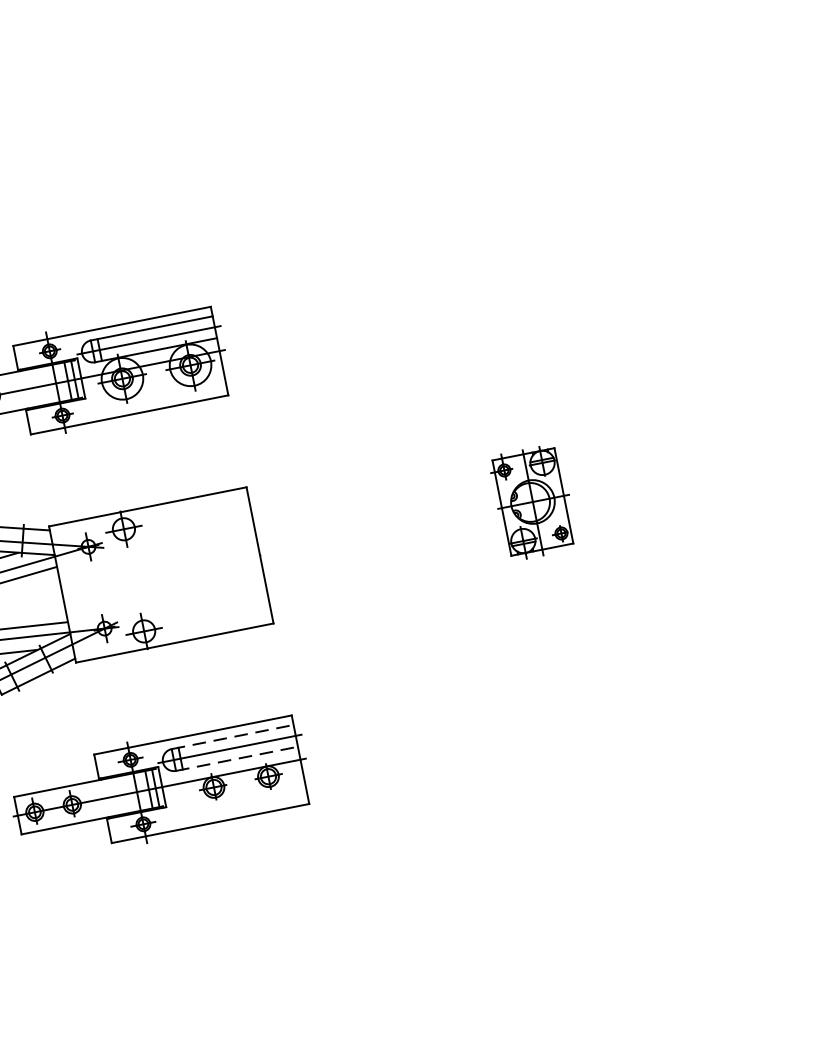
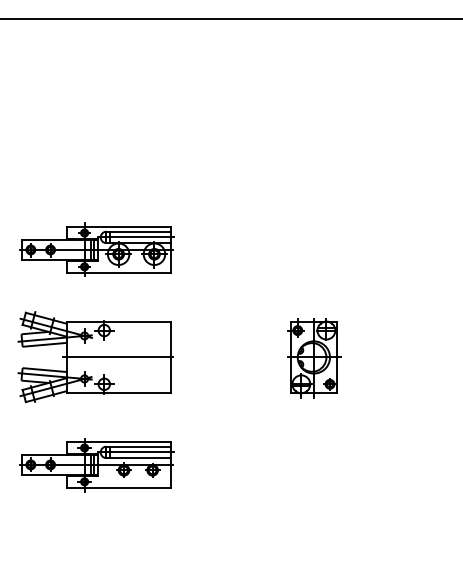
part: (534, 503) -> (314, 358), size x1.43
line: (161, 575) -> (118, 357), added
line: (234, 736) -> (139, 446), dashed -> solid
line: (238, 759) -> (139, 458), dashed -> solid

